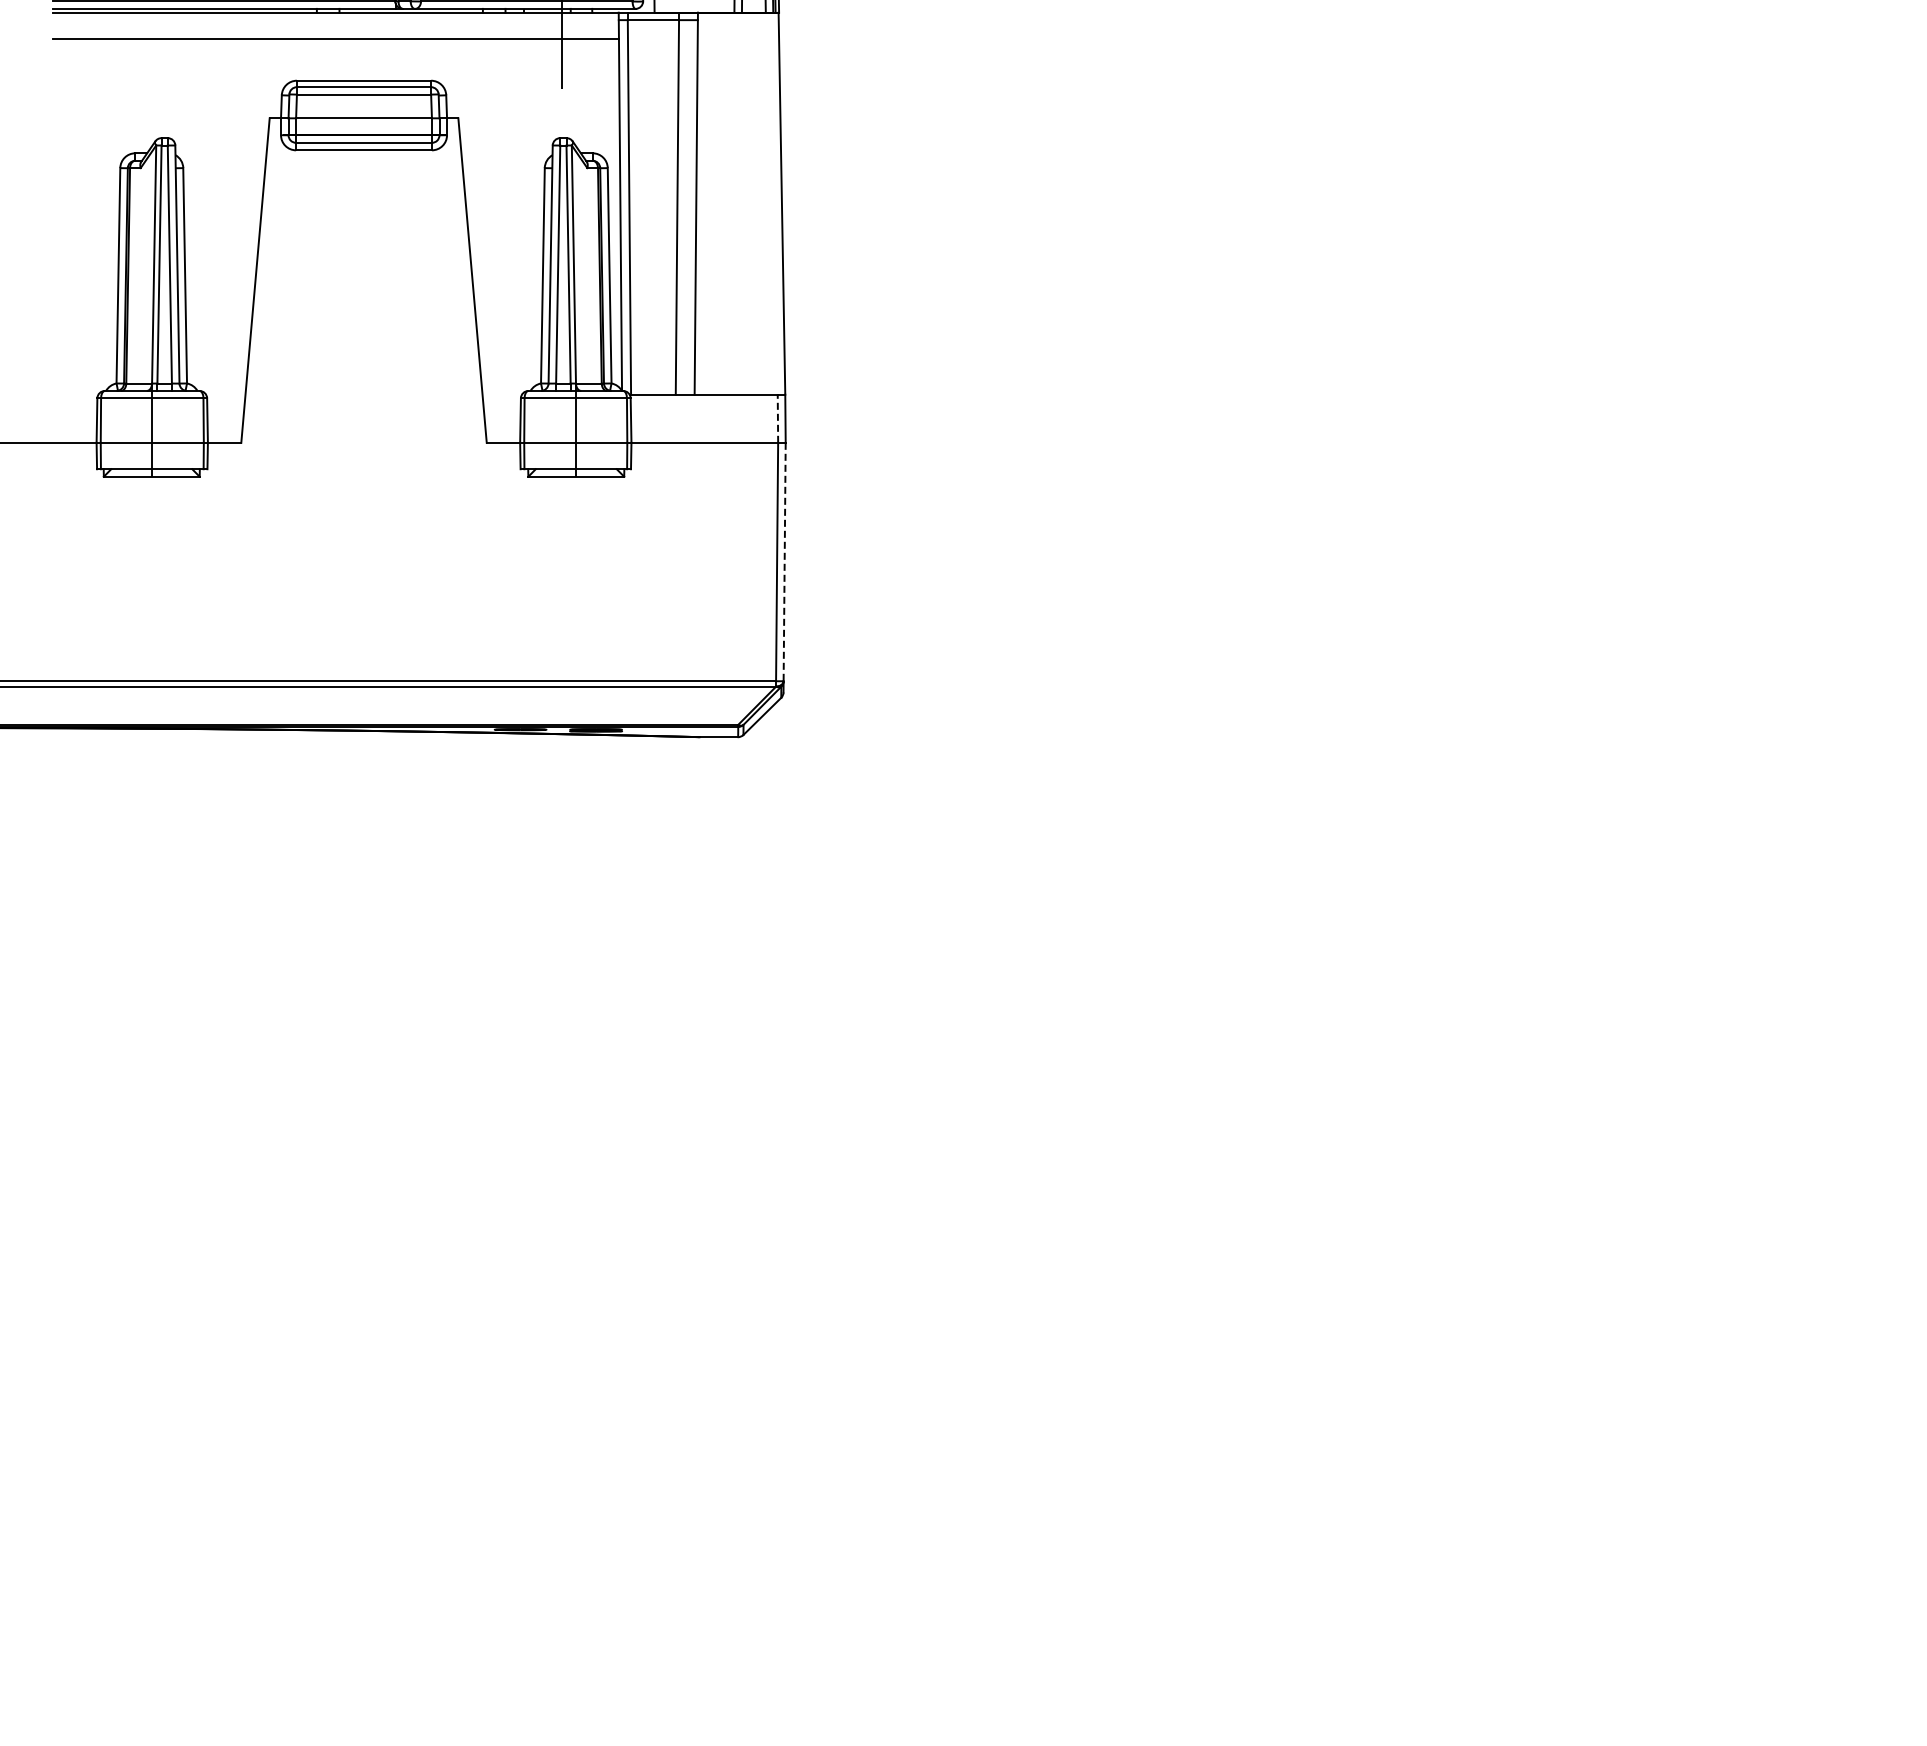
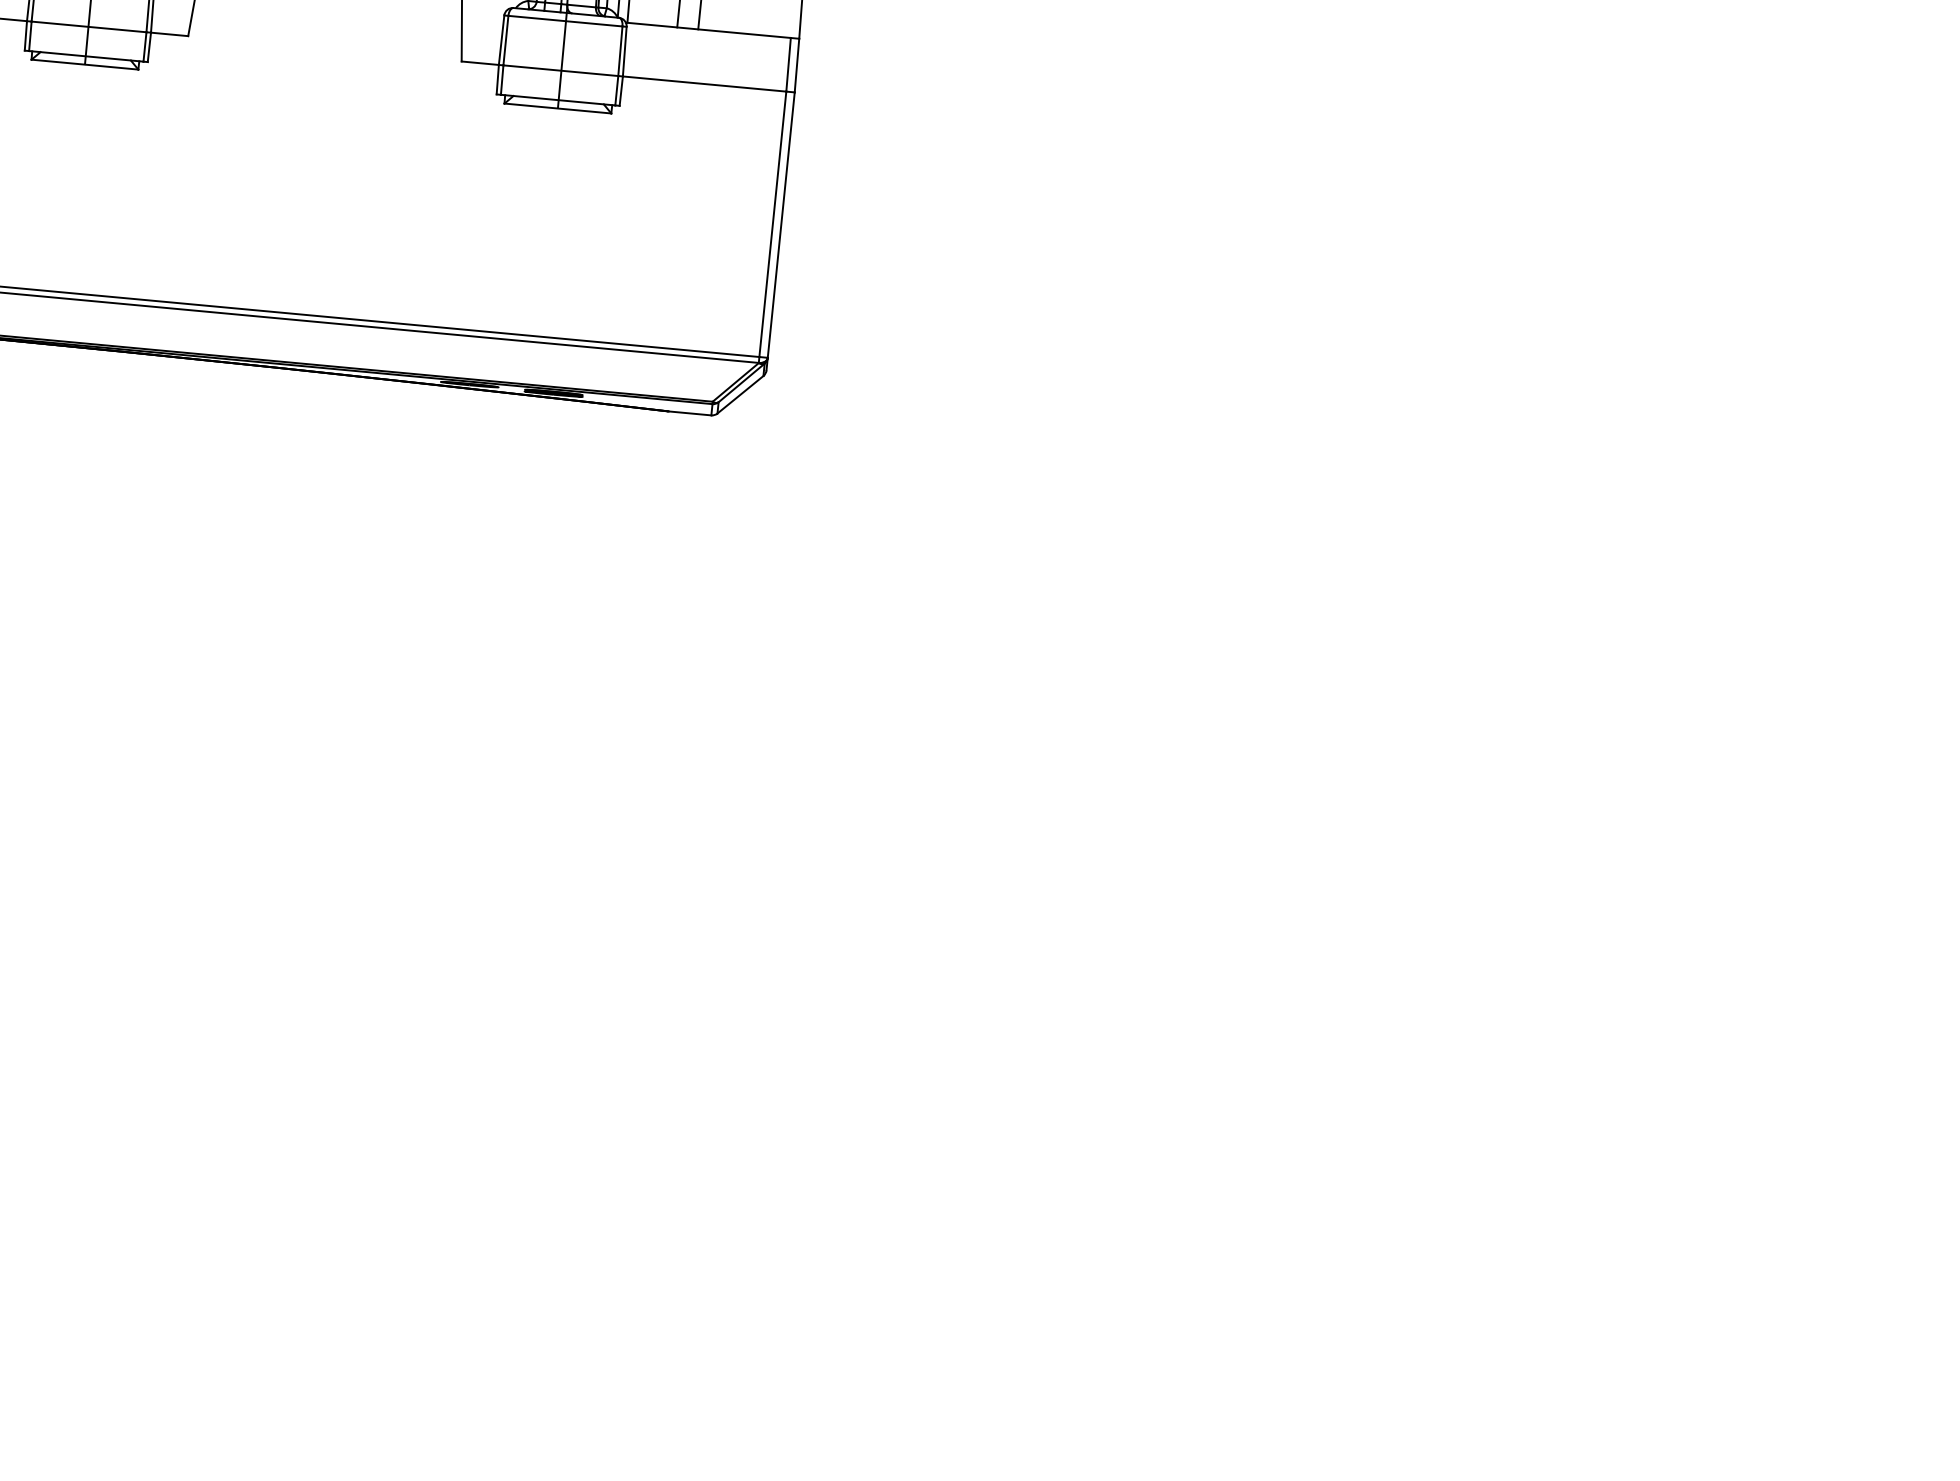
line: (777, 418) -> (788, 64), dashed -> solid
line: (784, 562) -> (781, 225), dashed -> solid

